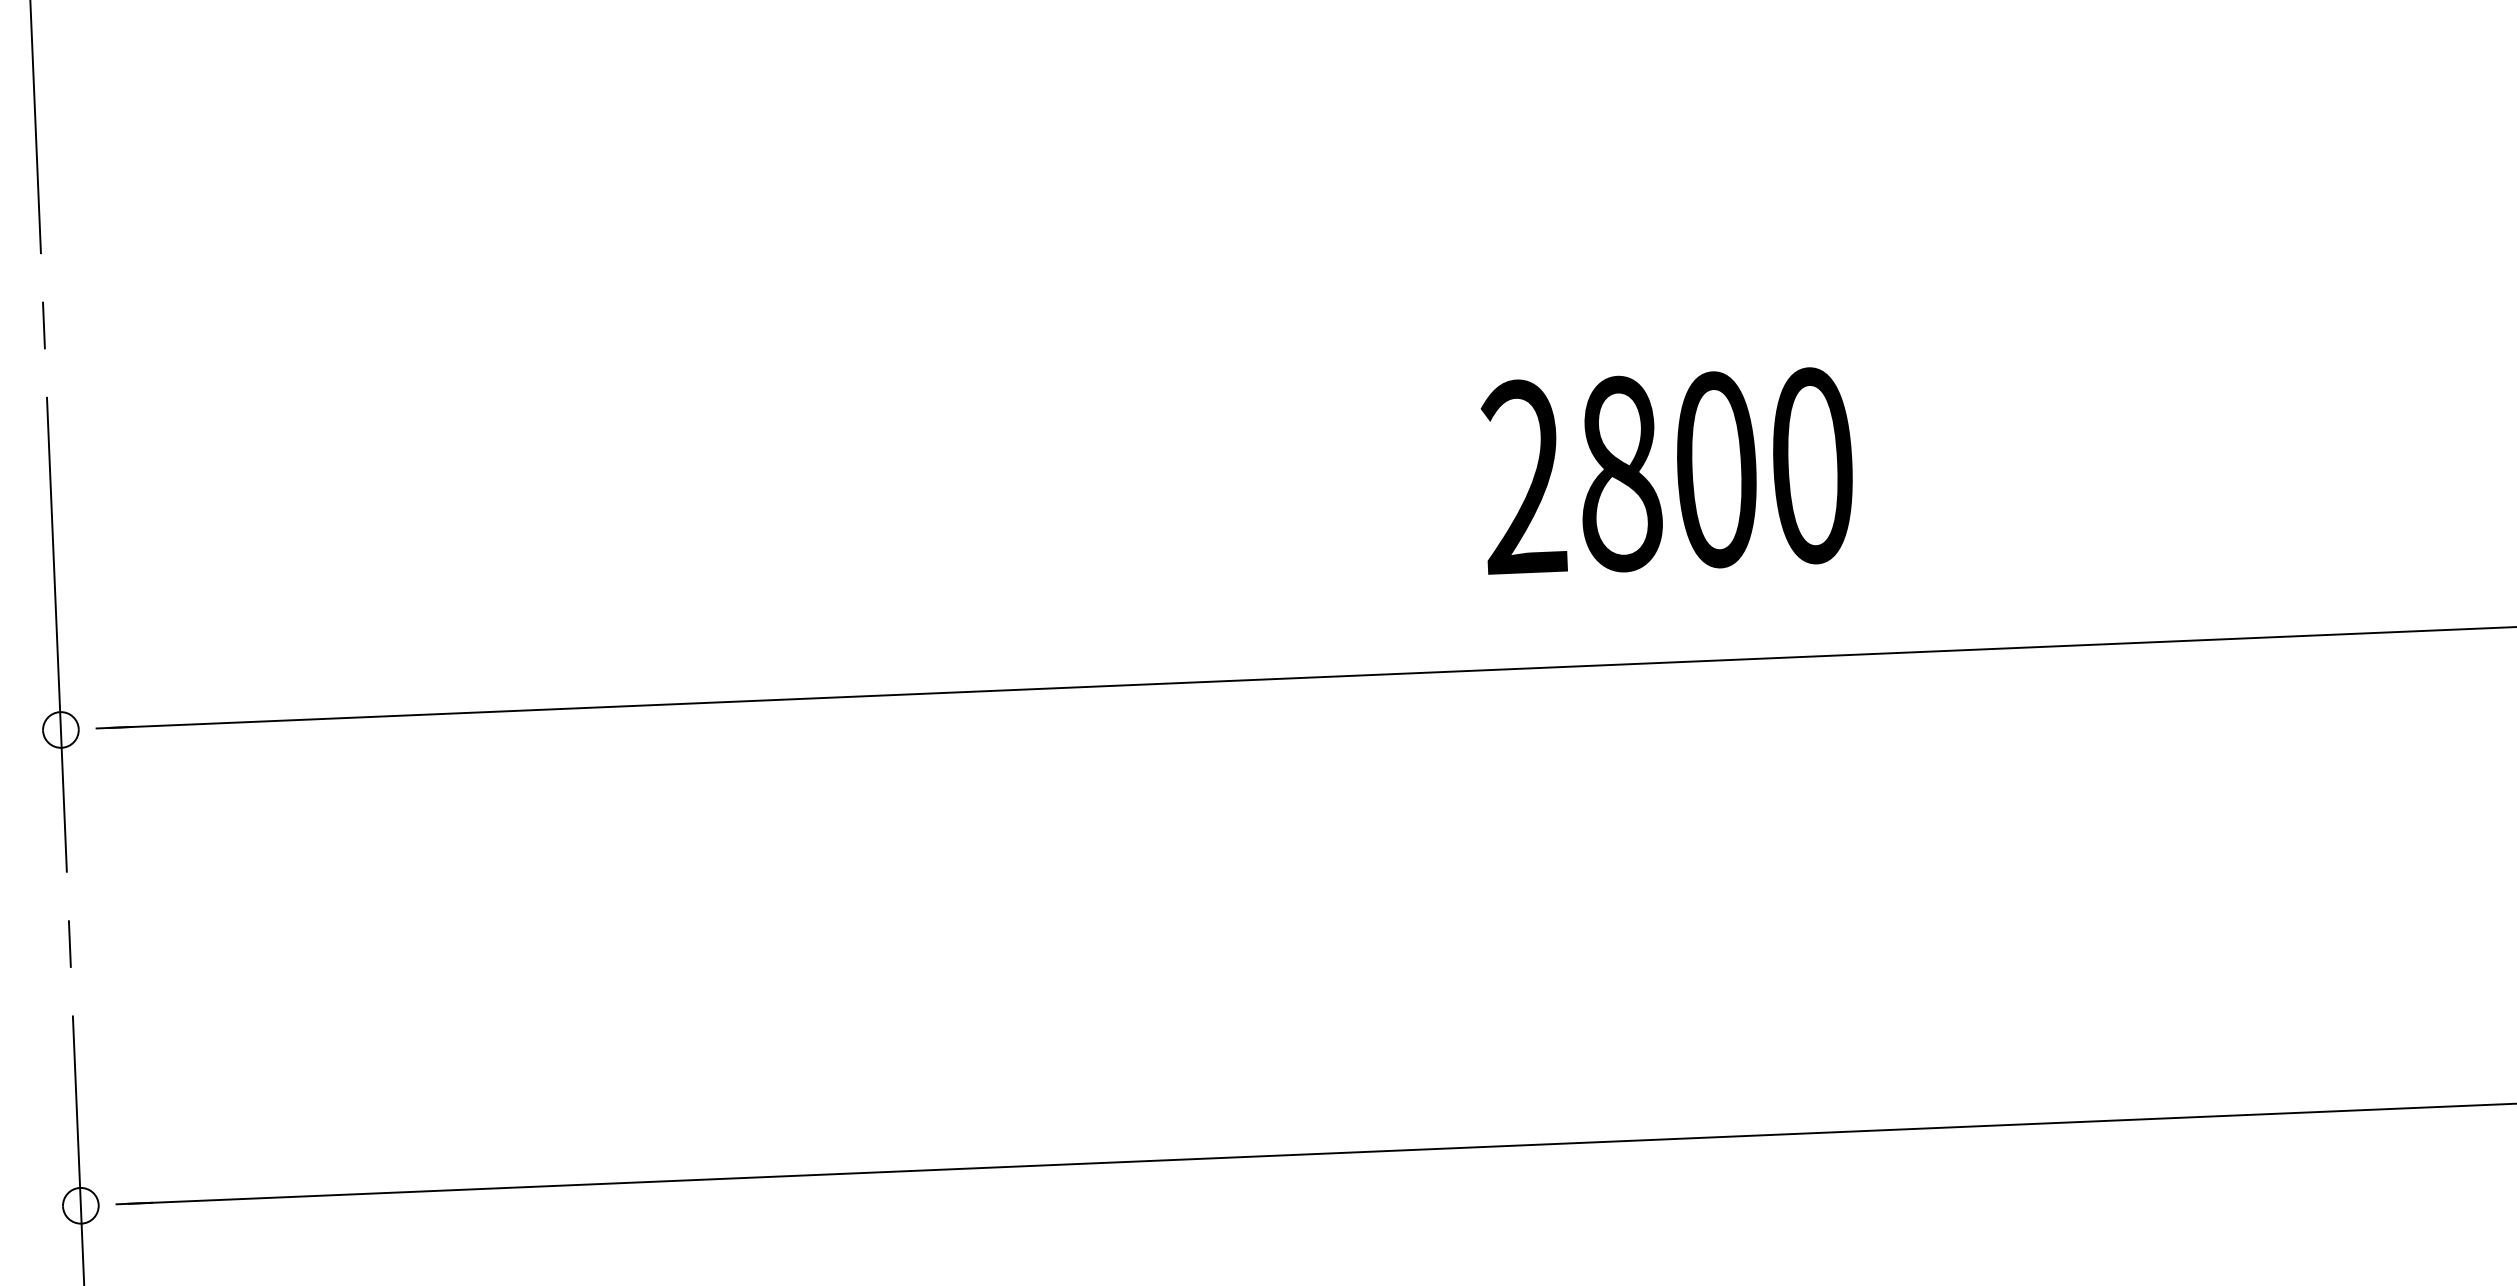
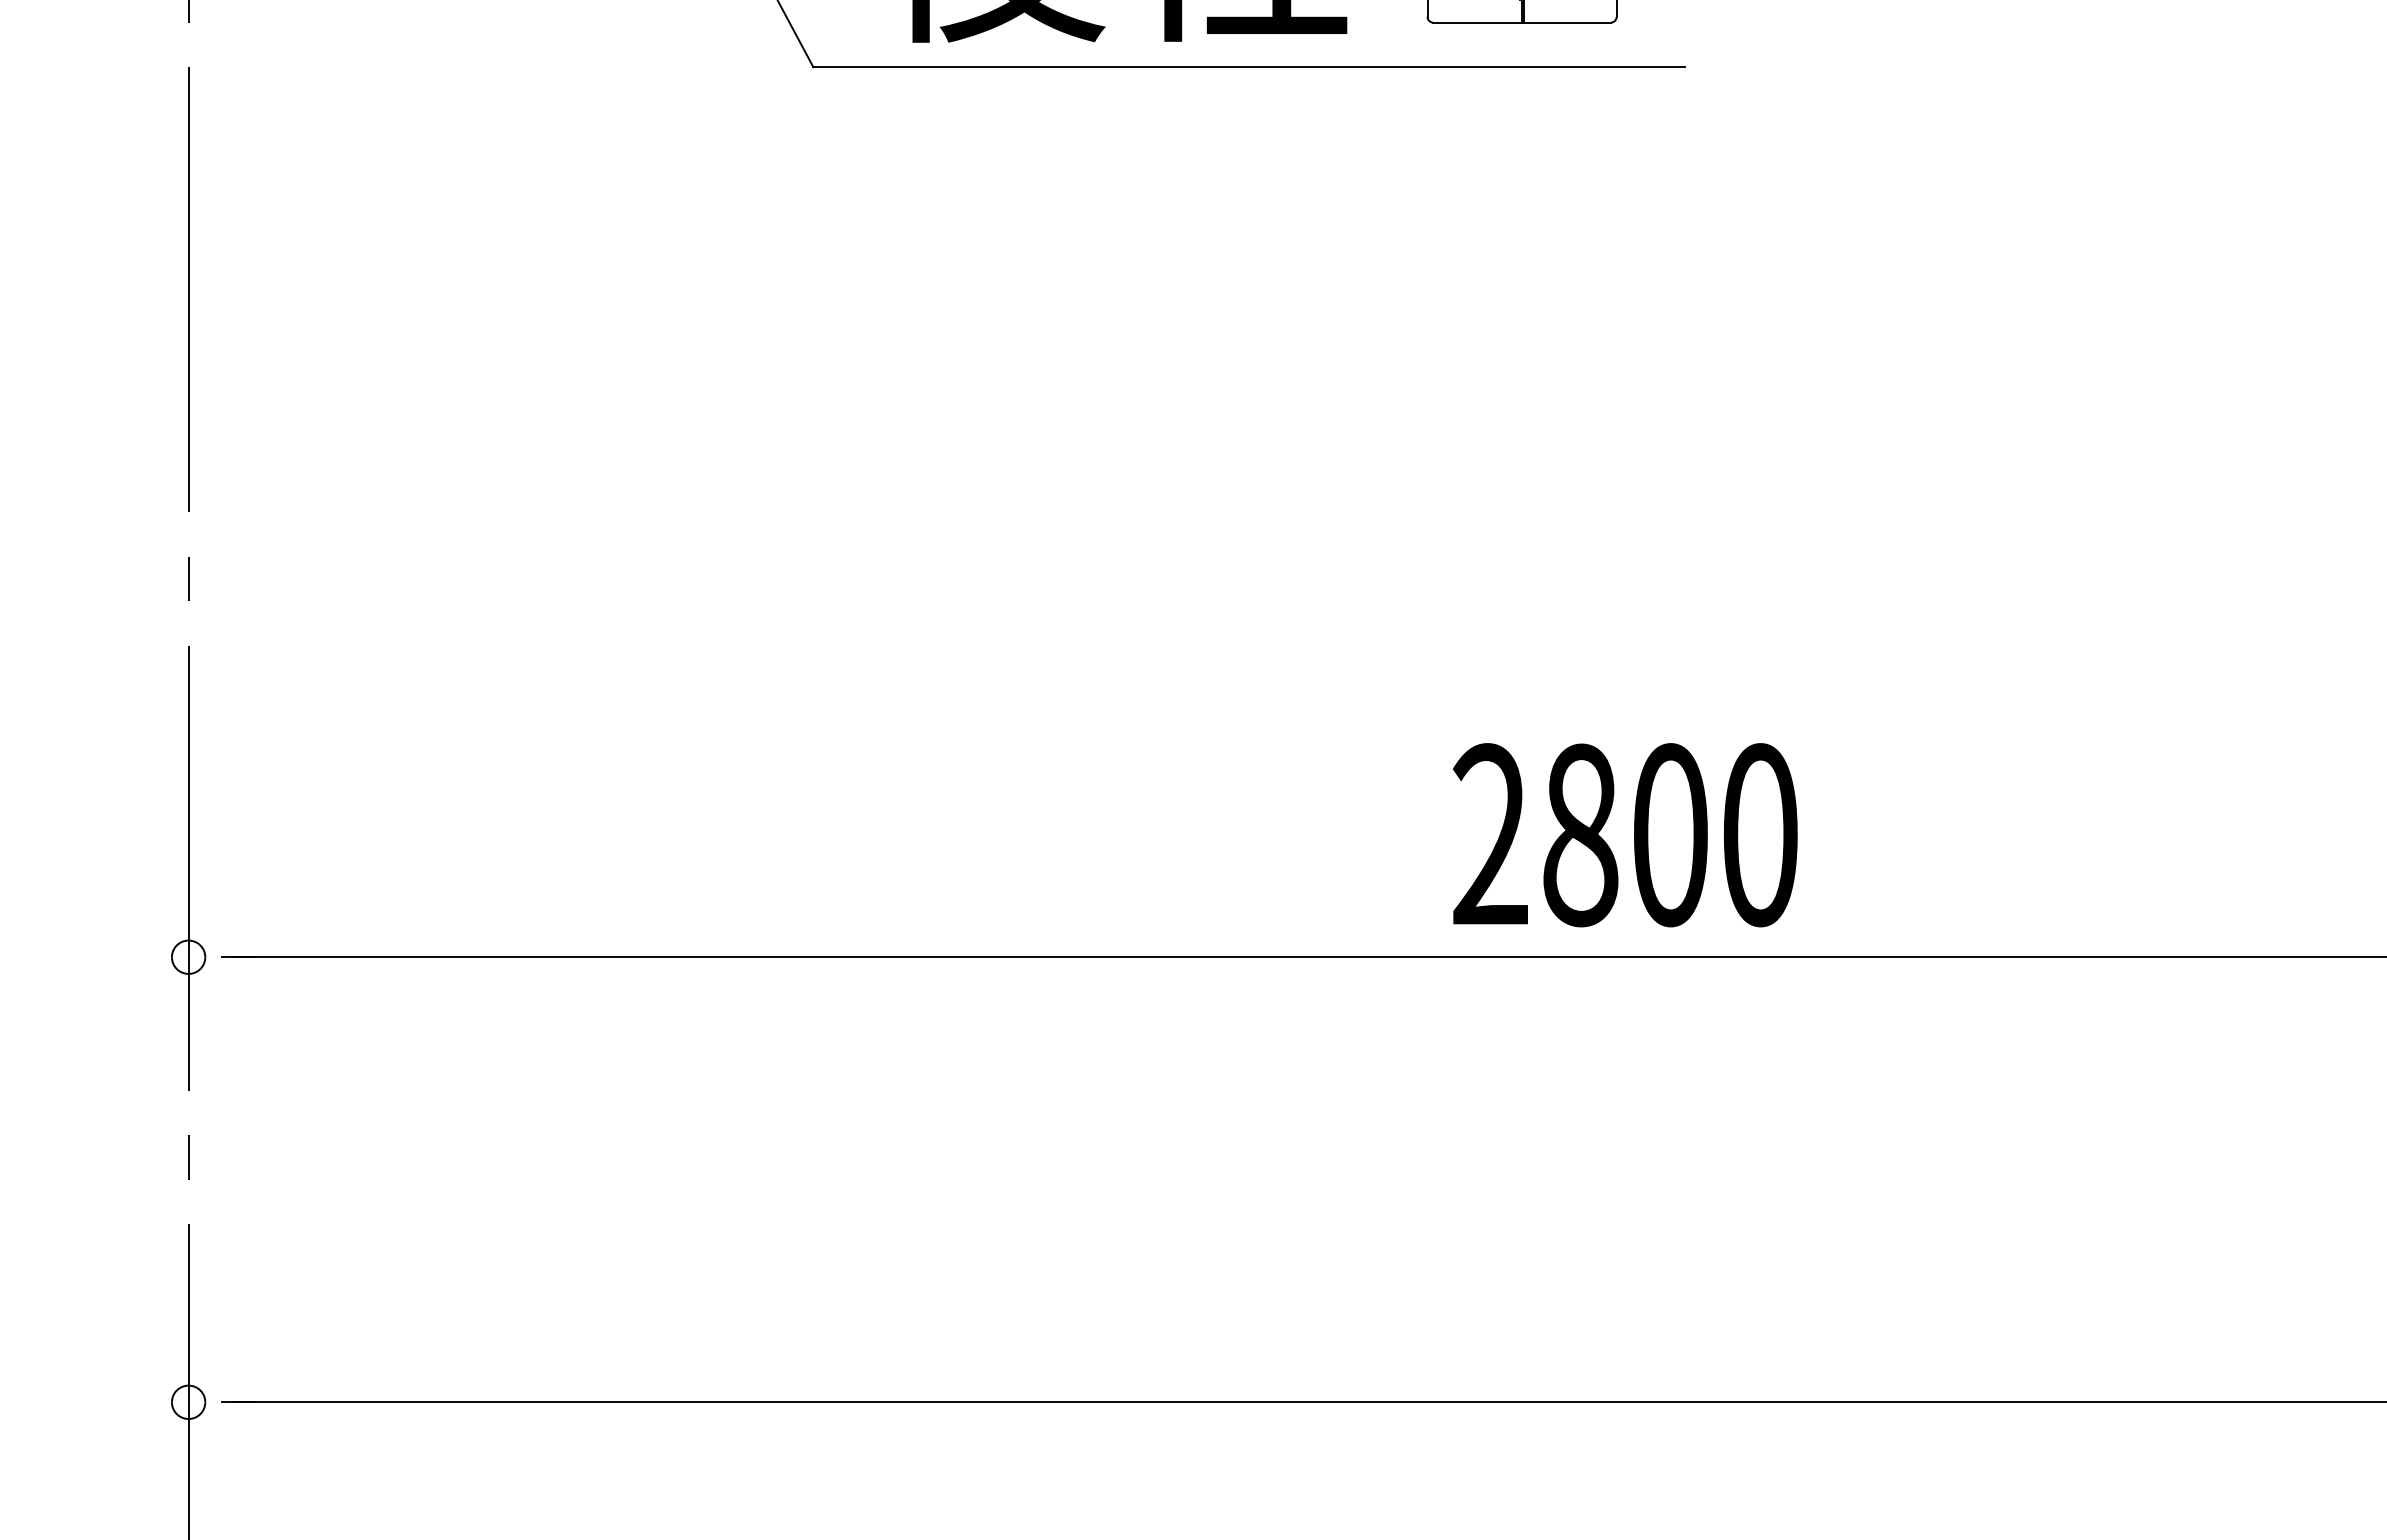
text: (1668, 472) -> (1625, 835), moved

